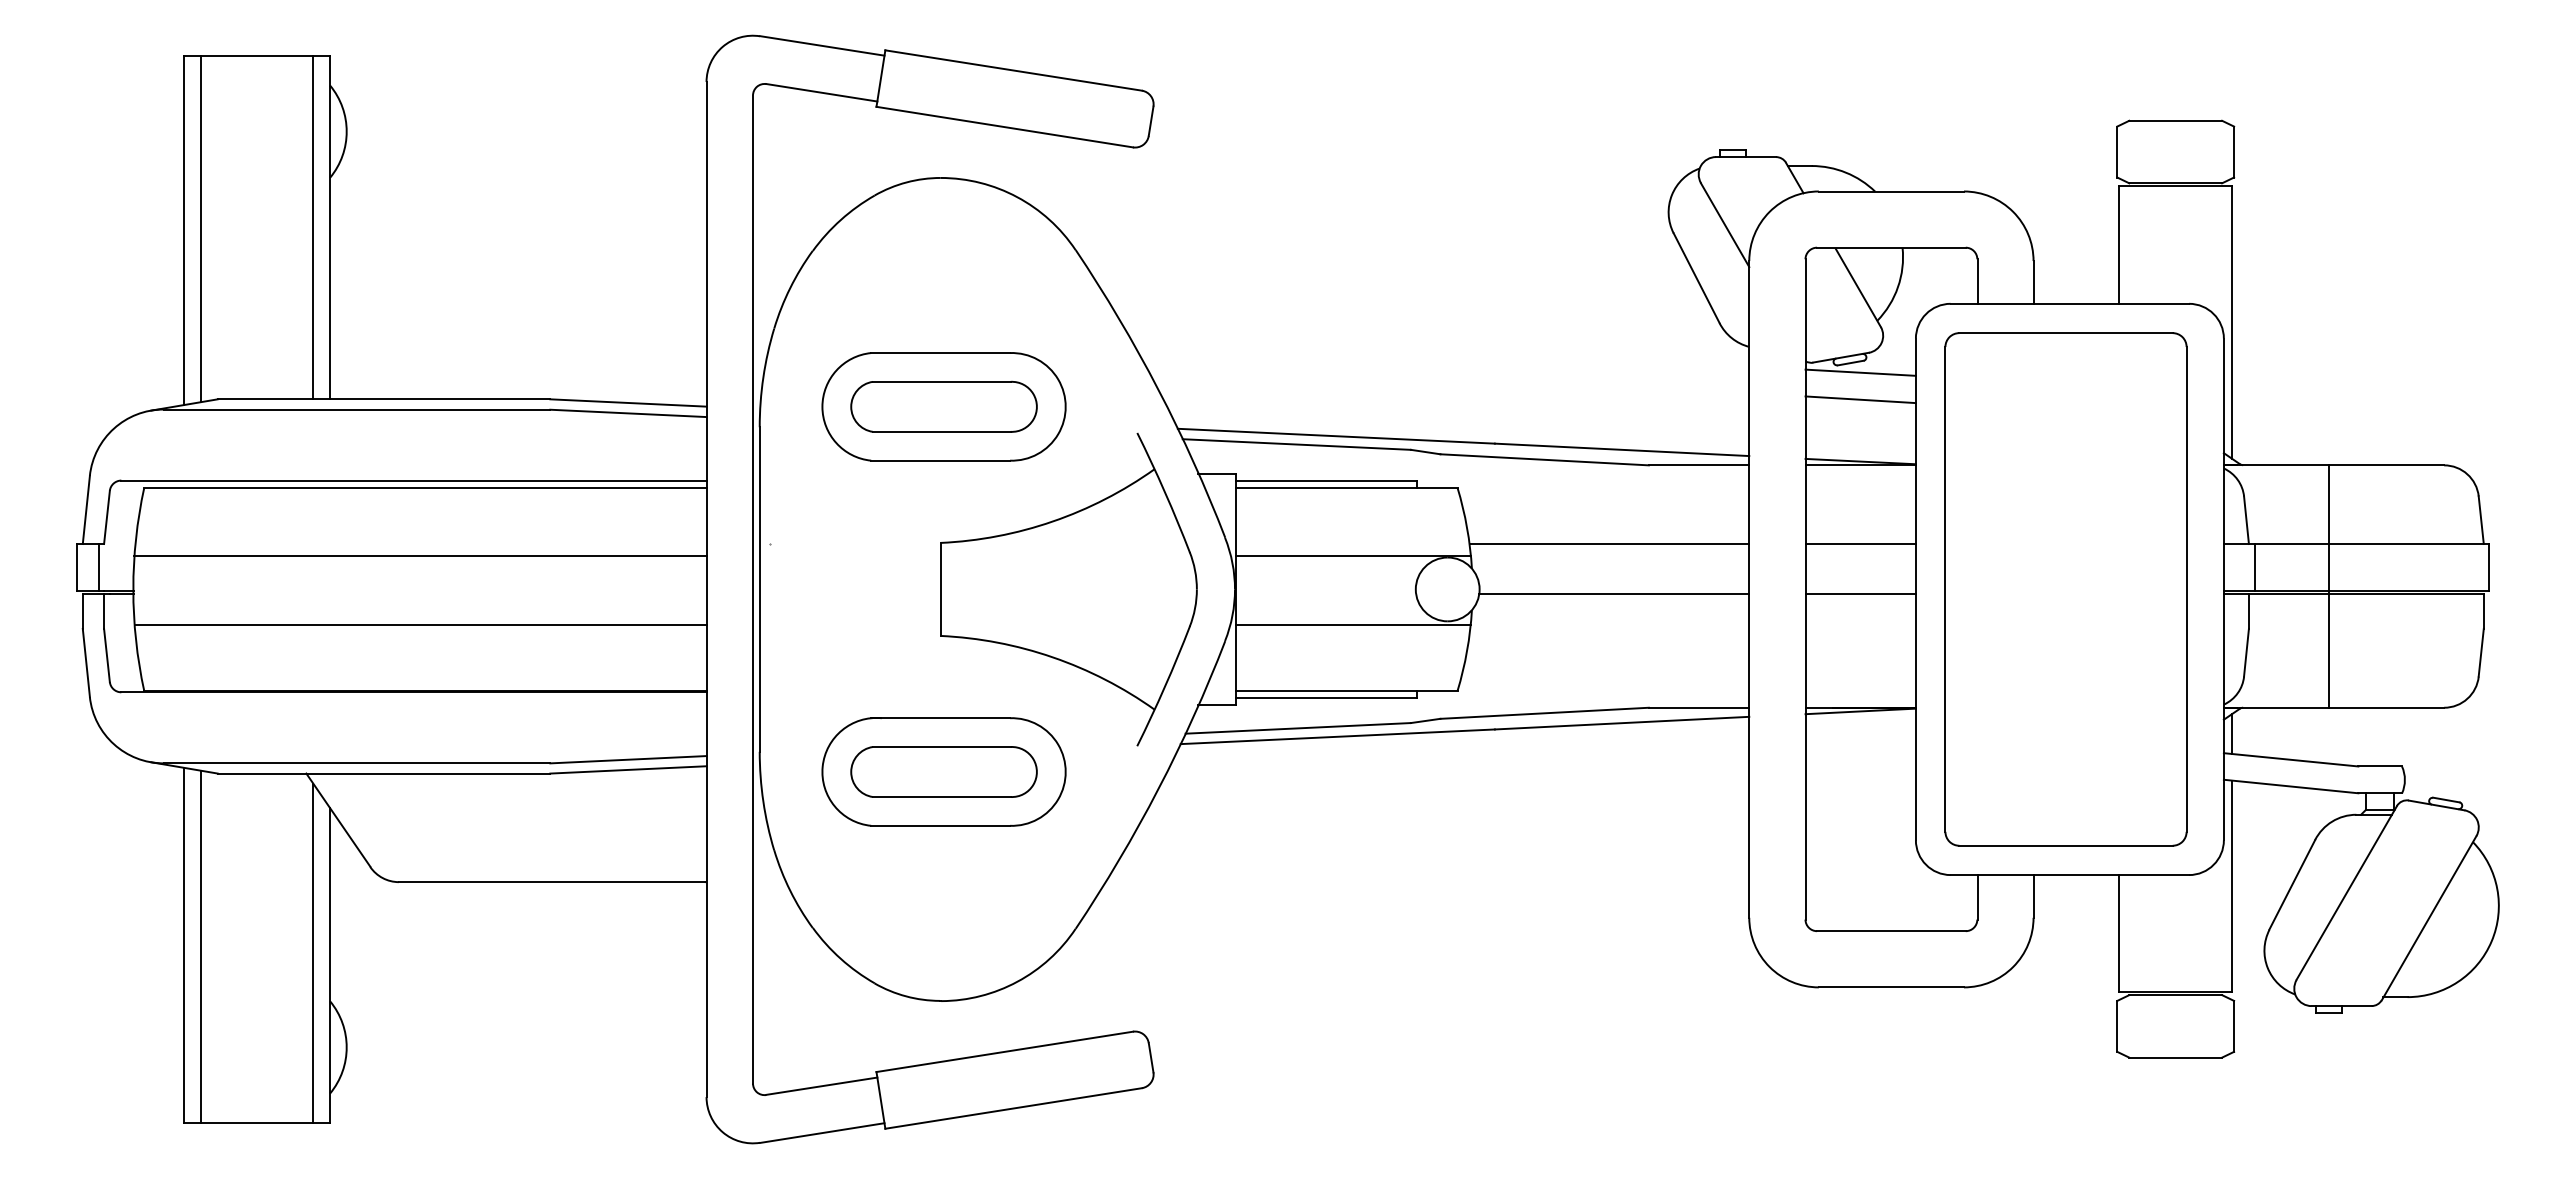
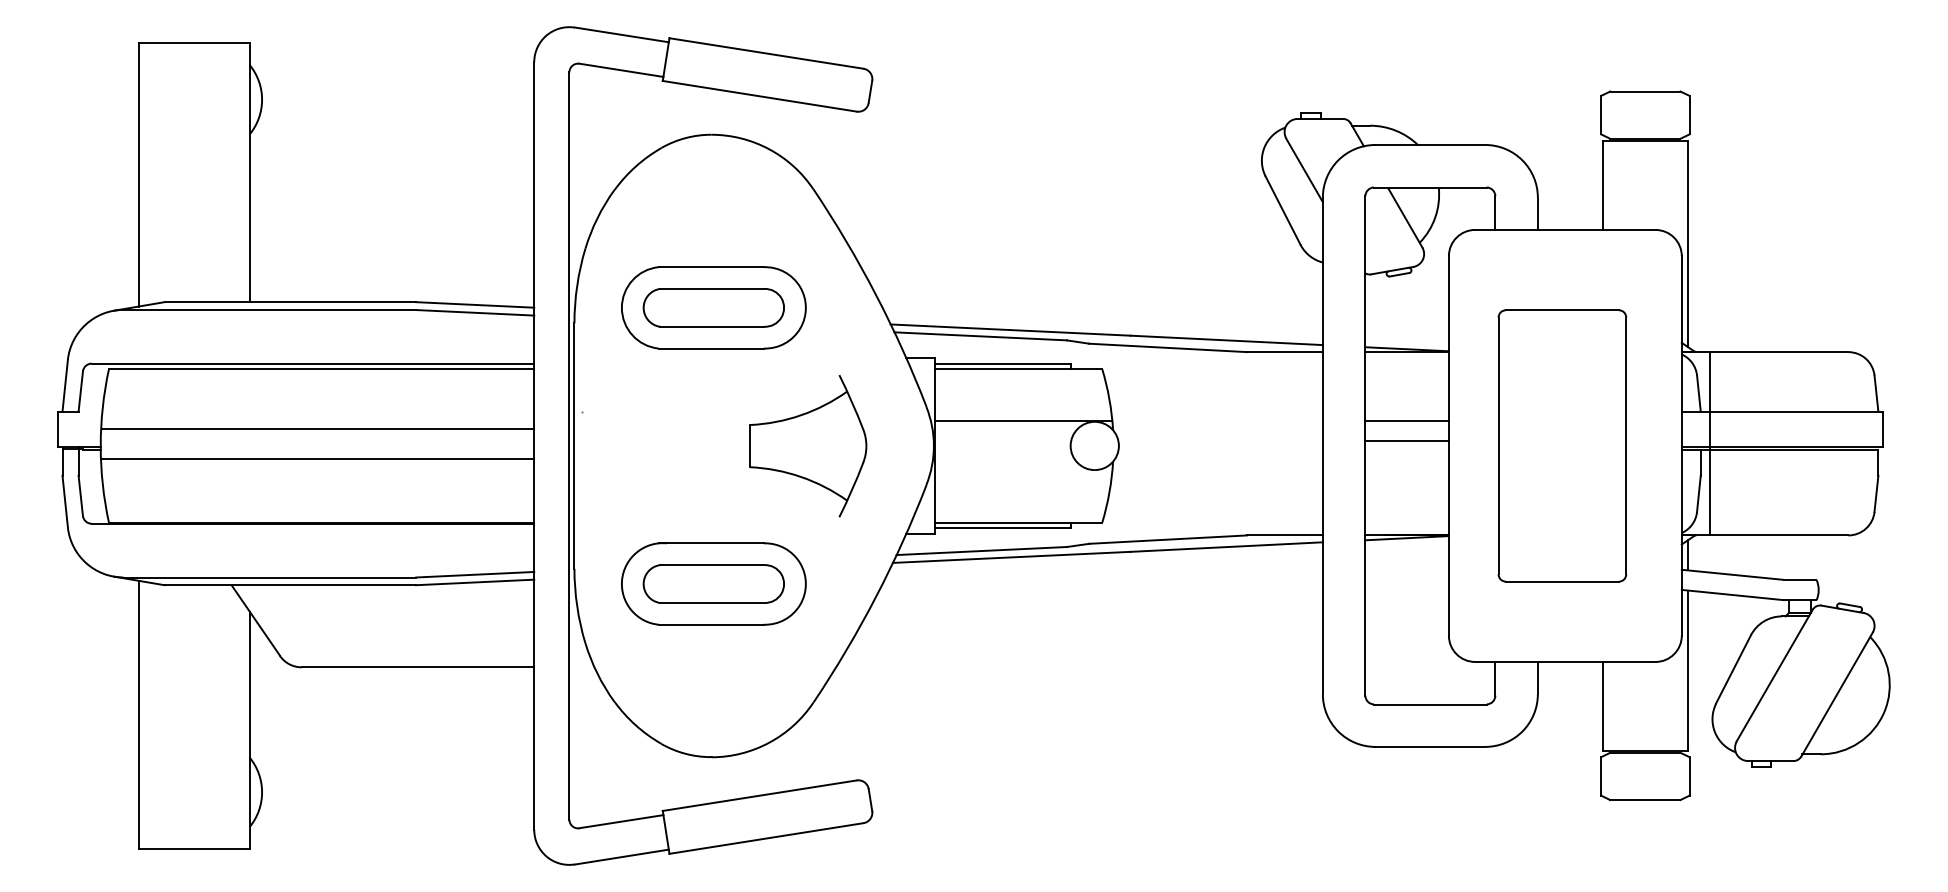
line: (313, 227) -> (236, 172), removed
line: (201, 229) -> (152, 173), removed
line: (1860, 372) -> (1406, 281), removed
line: (1860, 399) -> (1406, 302), removed
line: (1609, 544) -> (1217, 411), removed
line: (1860, 544) -> (1406, 441), moved
line: (420, 555) -> (317, 458), moved
line: (98, 567) -> (74, 429), removed
line: (2254, 567) -> (1704, 429), removed
line: (2329, 586) -> (1710, 443), moved
part: (1068, 589) -> (807, 446), size x0.6
part: (2065, 589) -> (1562, 446), size x0.7
line: (1614, 594) -> (1220, 449), removed
line: (1860, 594) -> (1406, 421), moved
line: (420, 624) -> (317, 429), moved
line: (1353, 624) -> (1023, 472), removed
line: (201, 946) -> (152, 715), removed
line: (313, 952) -> (236, 720), removed

